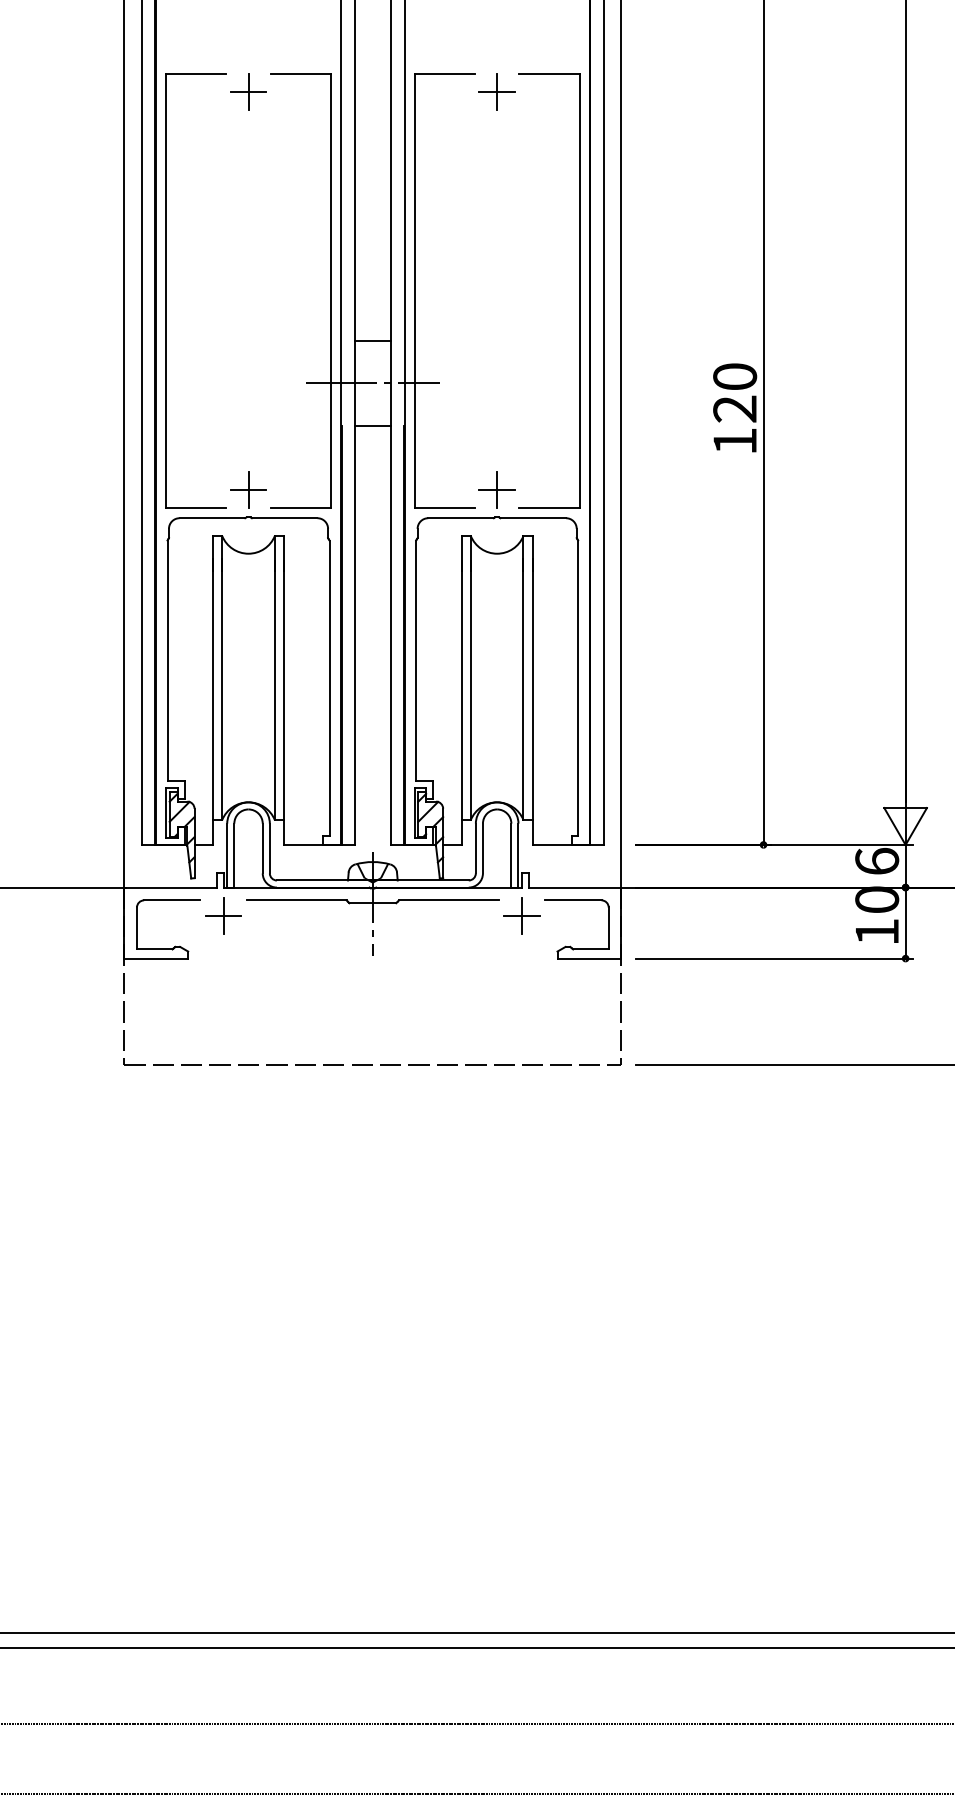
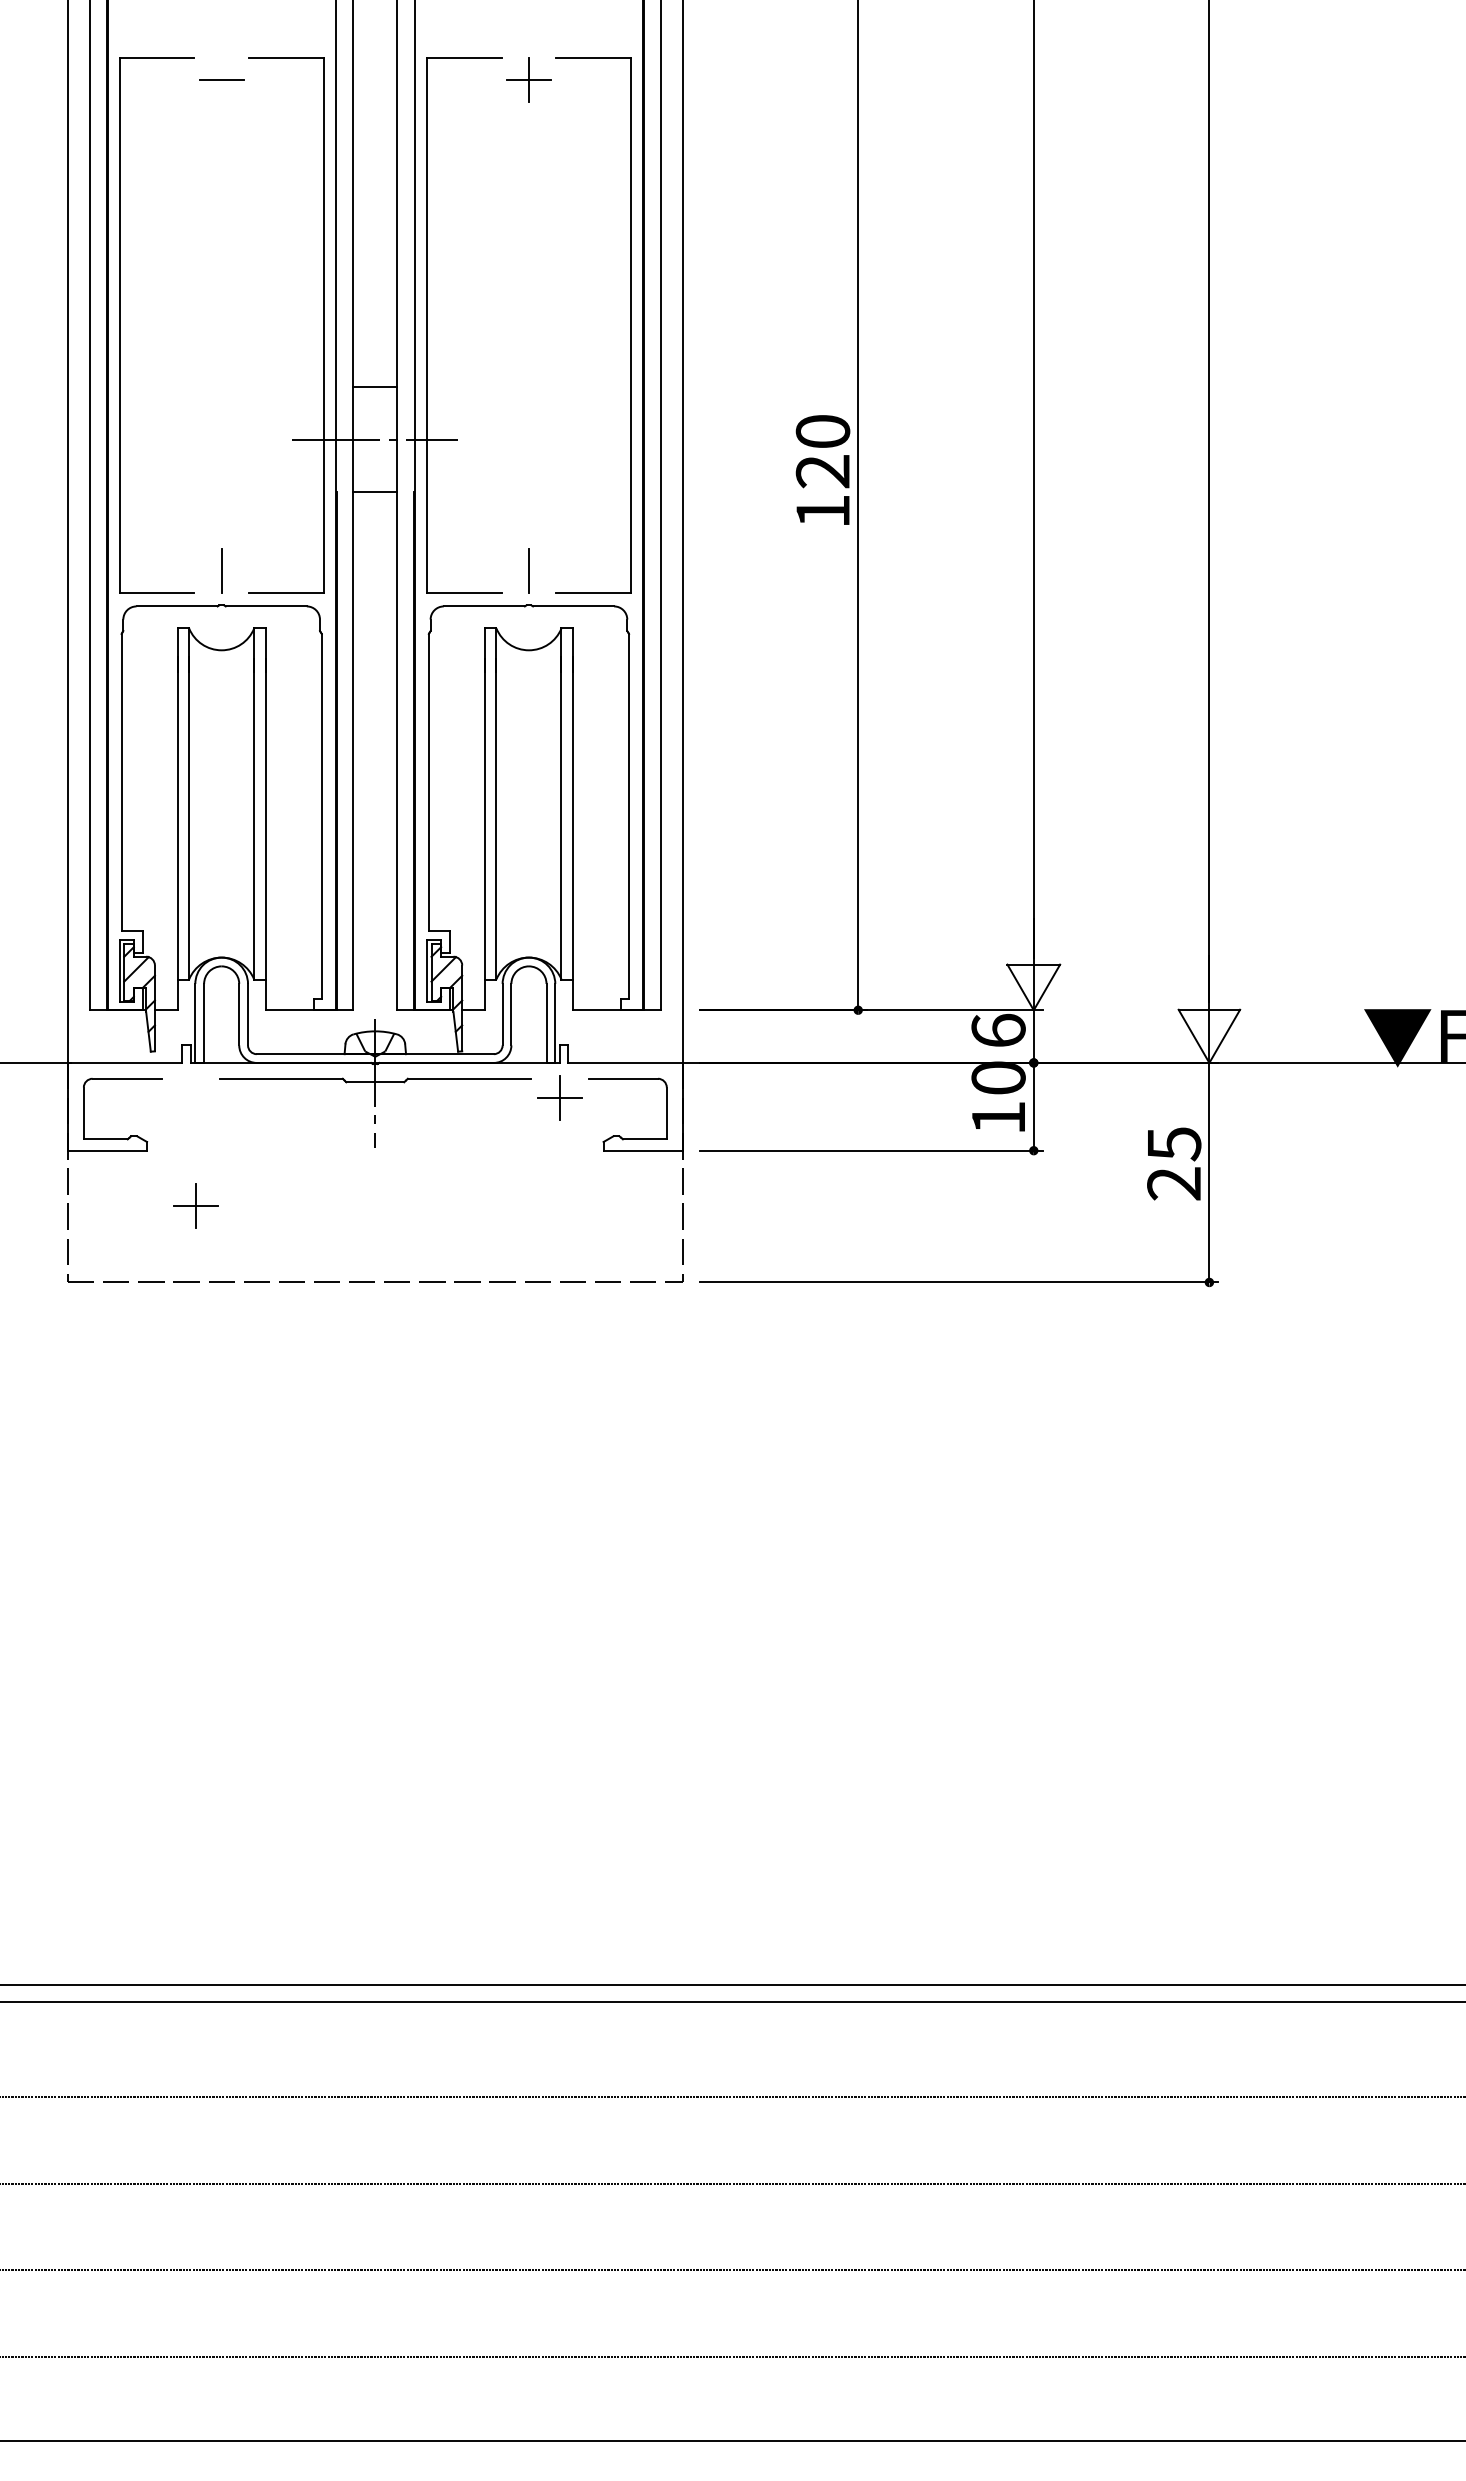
line: (248, 91) -> (221, 79), removed
line: (248, 489) -> (221, 571), removed
line: (496, 489) -> (528, 571), removed
part: (223, 915) -> (195, 1205), moved

